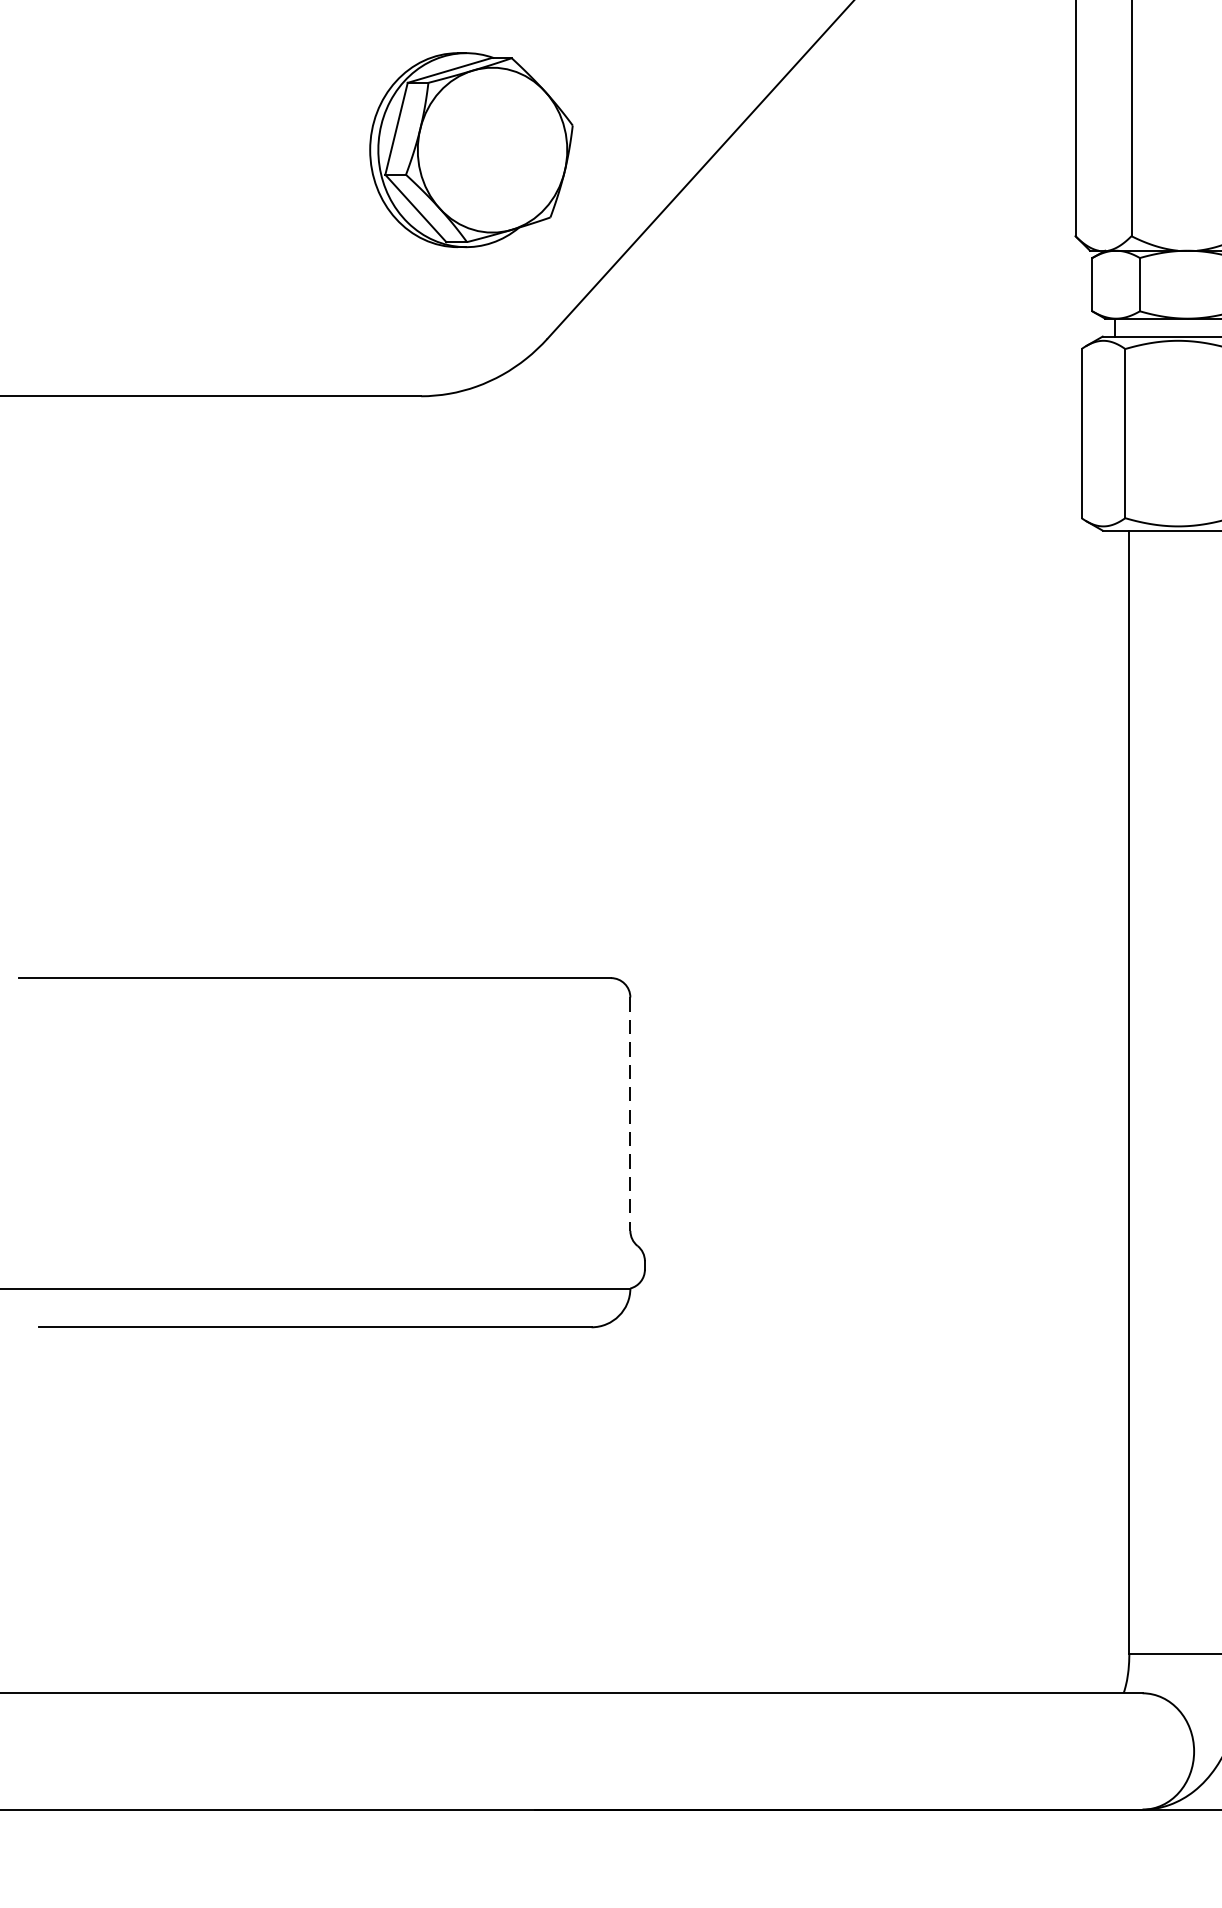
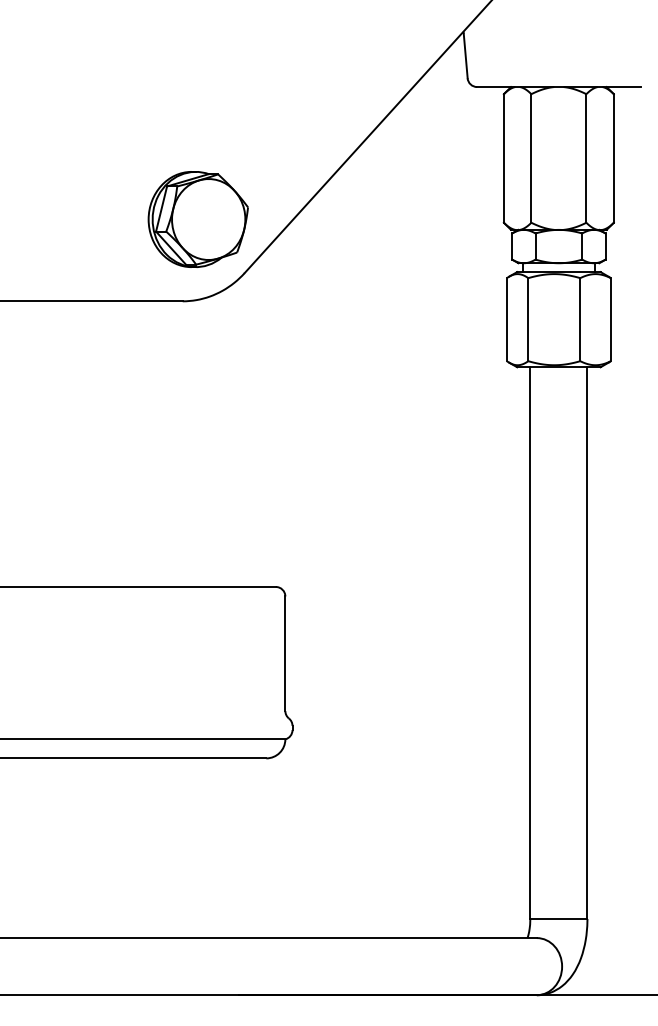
part: (469, 150) -> (197, 219), moved
line: (630, 1115) -> (285, 654), dashed -> solid

